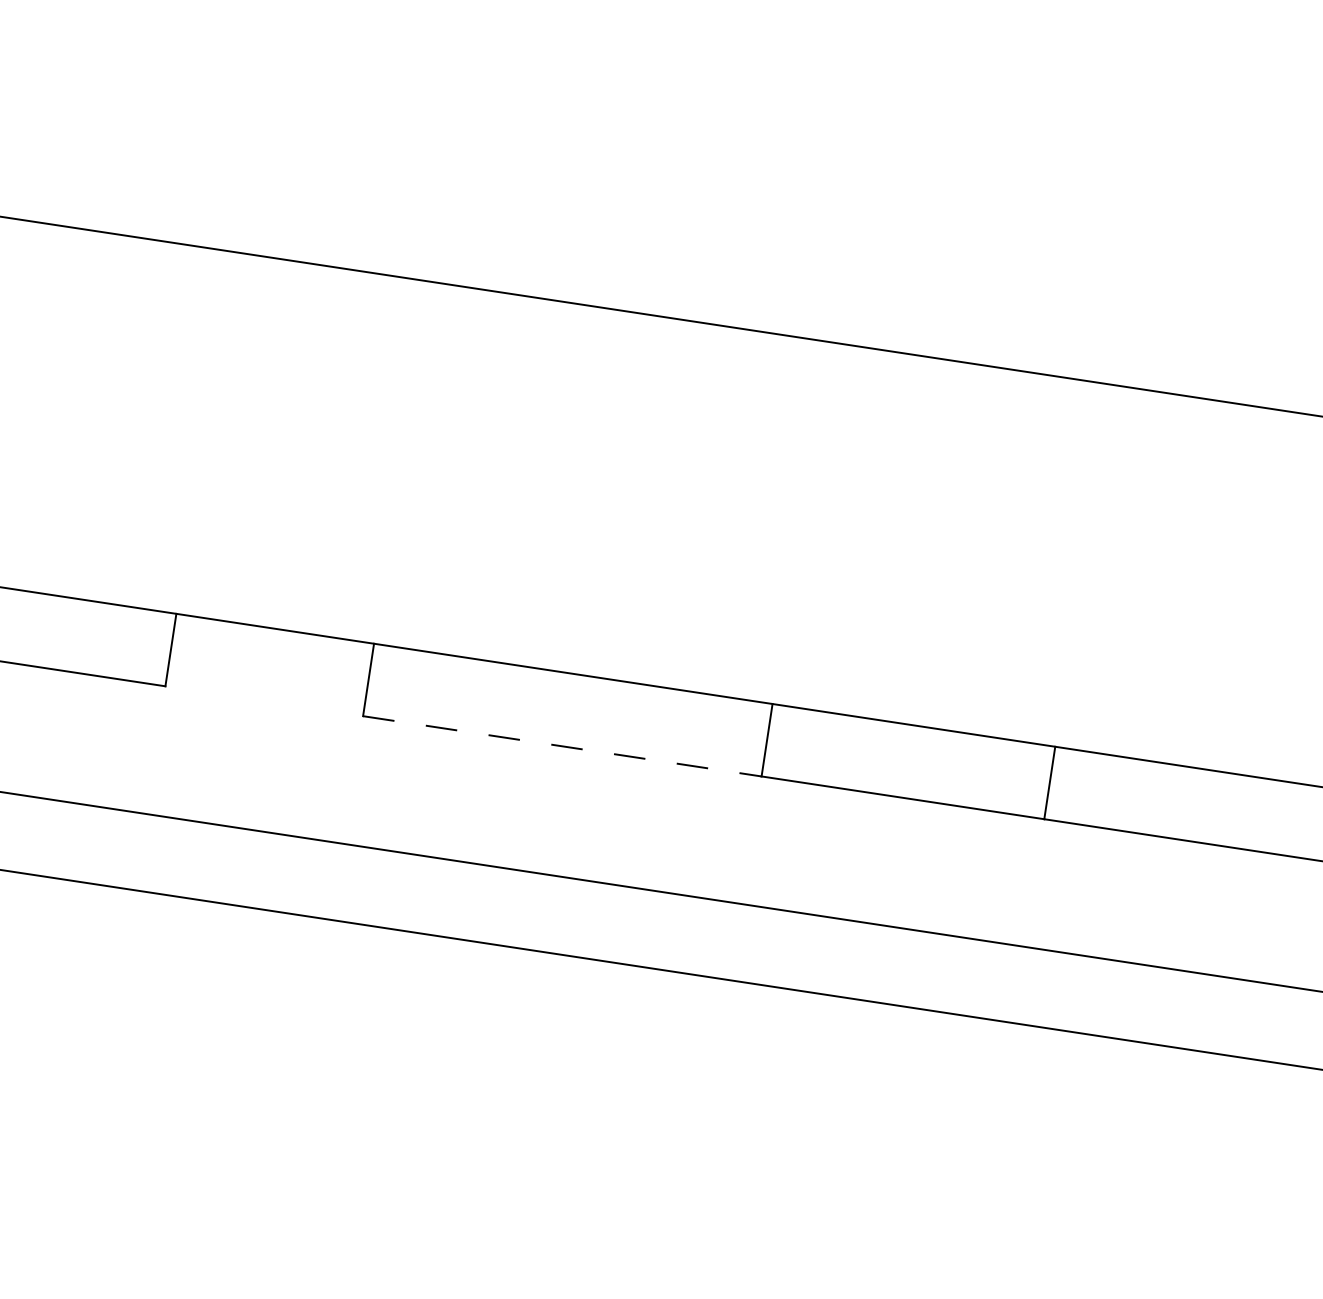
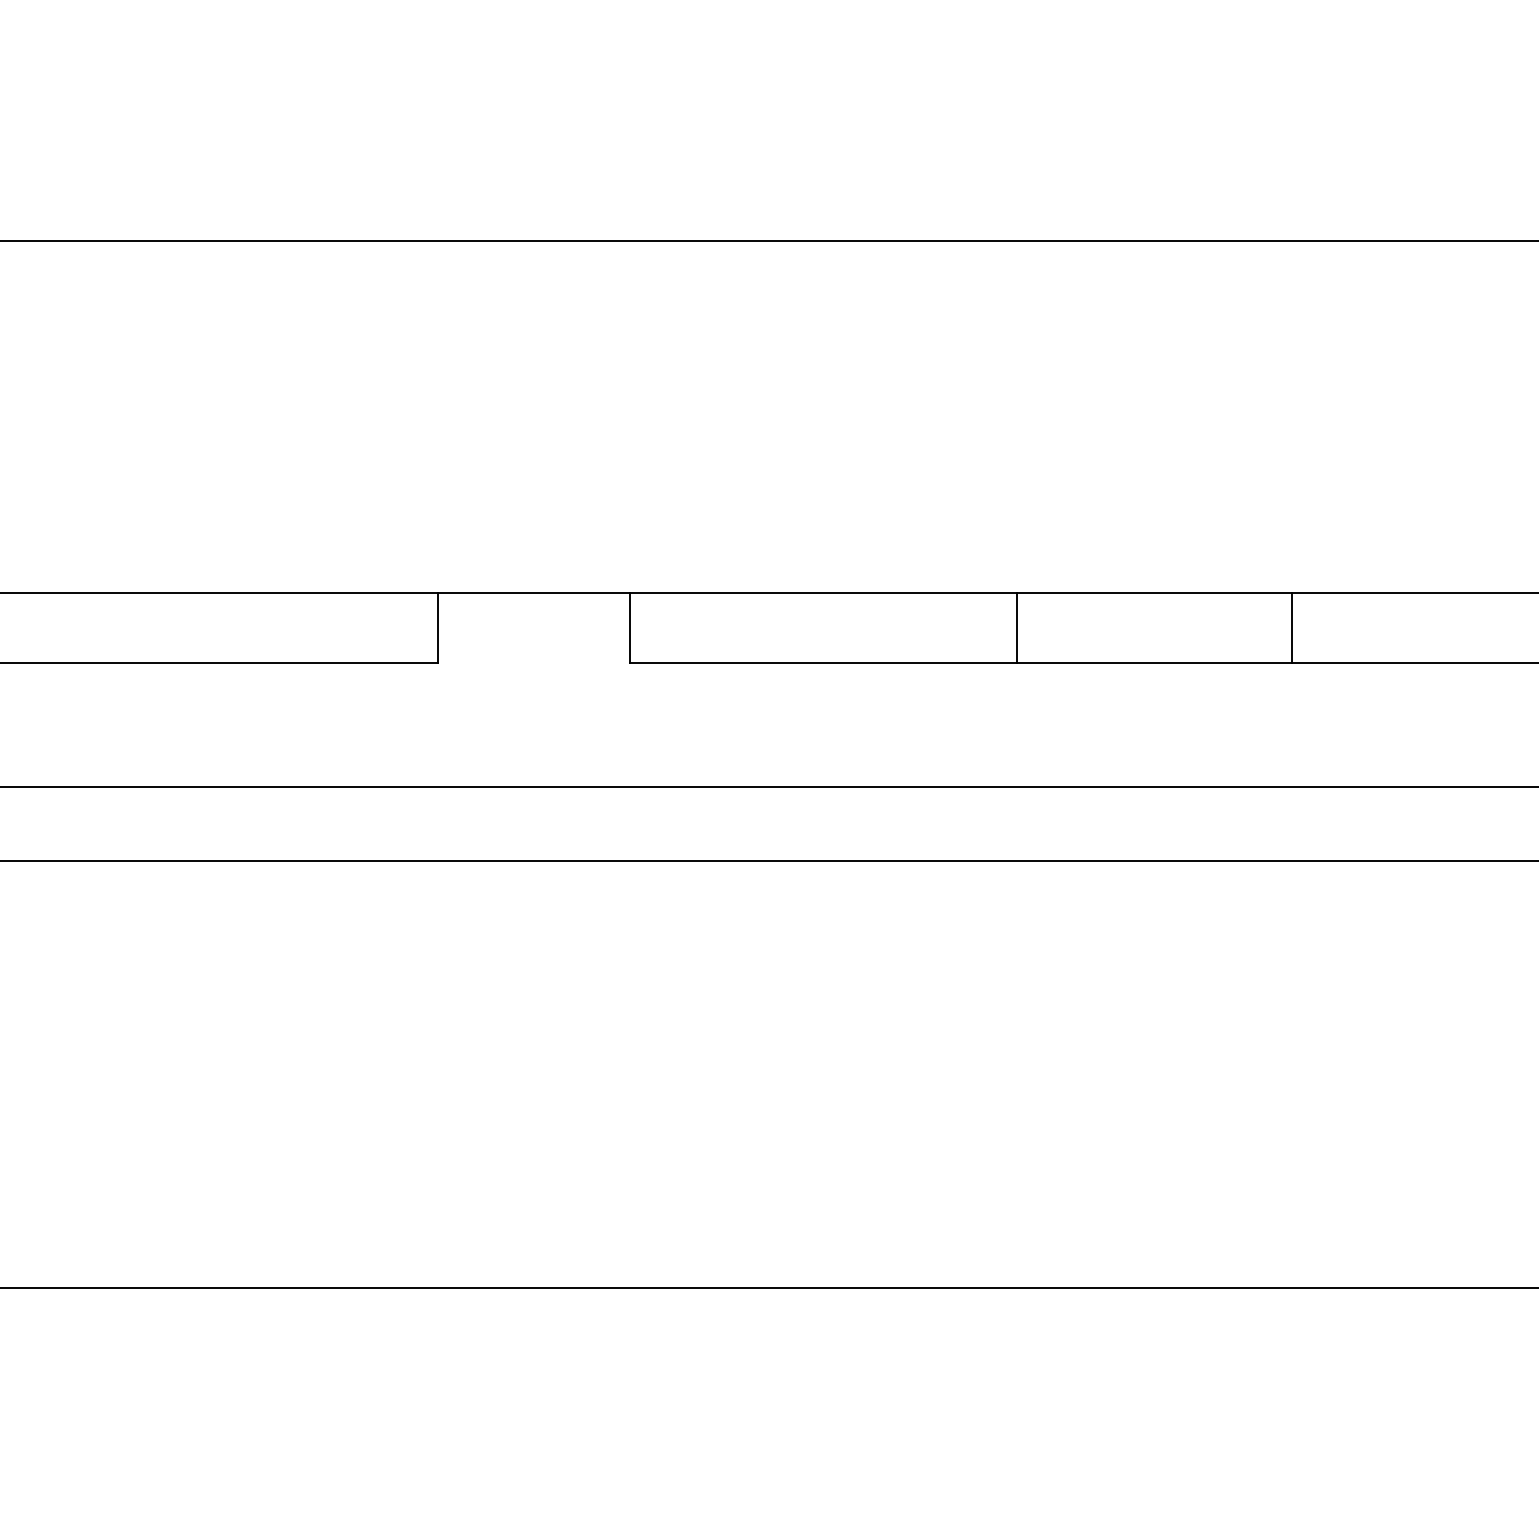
line: (562, 746) -> (823, 663), dashed -> solid

